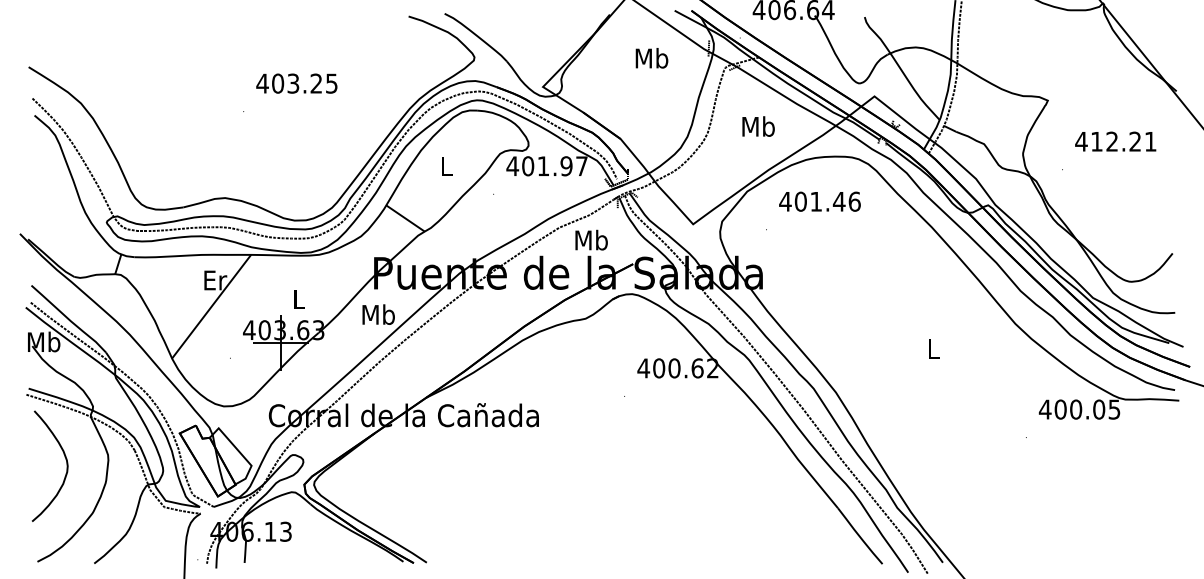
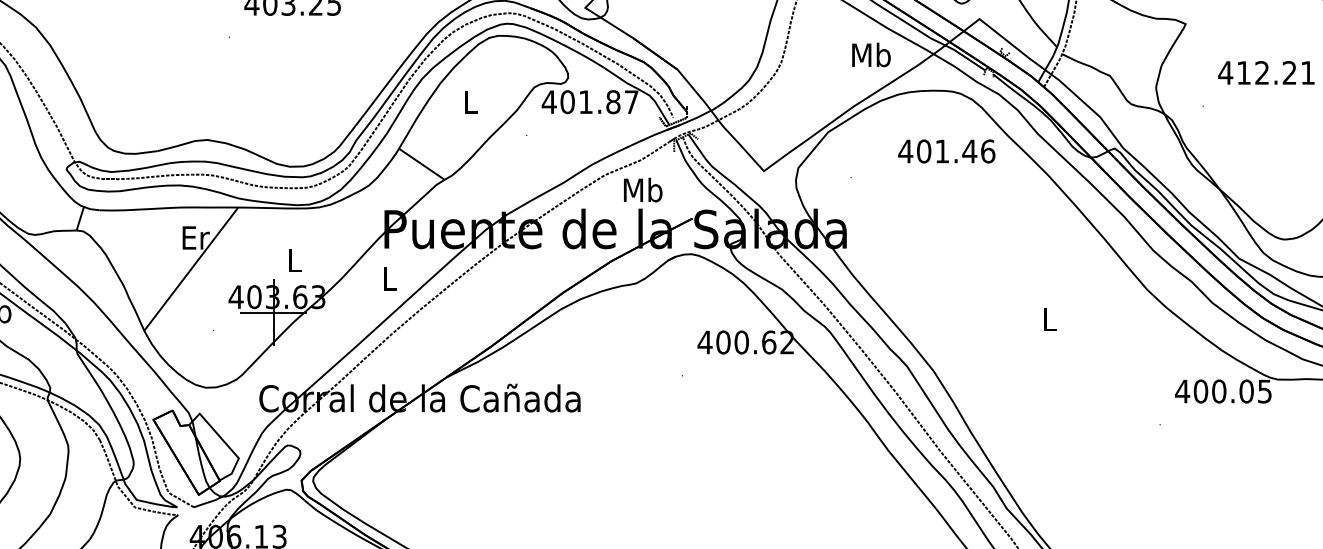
text: (758, 126) -> (871, 54), moved
text: (566, 166) -> (613, 102), 401.97 -> 401.87
text: (819, 201) -> (946, 151), moved
text: (378, 314) -> (389, 278), Mb -> L

